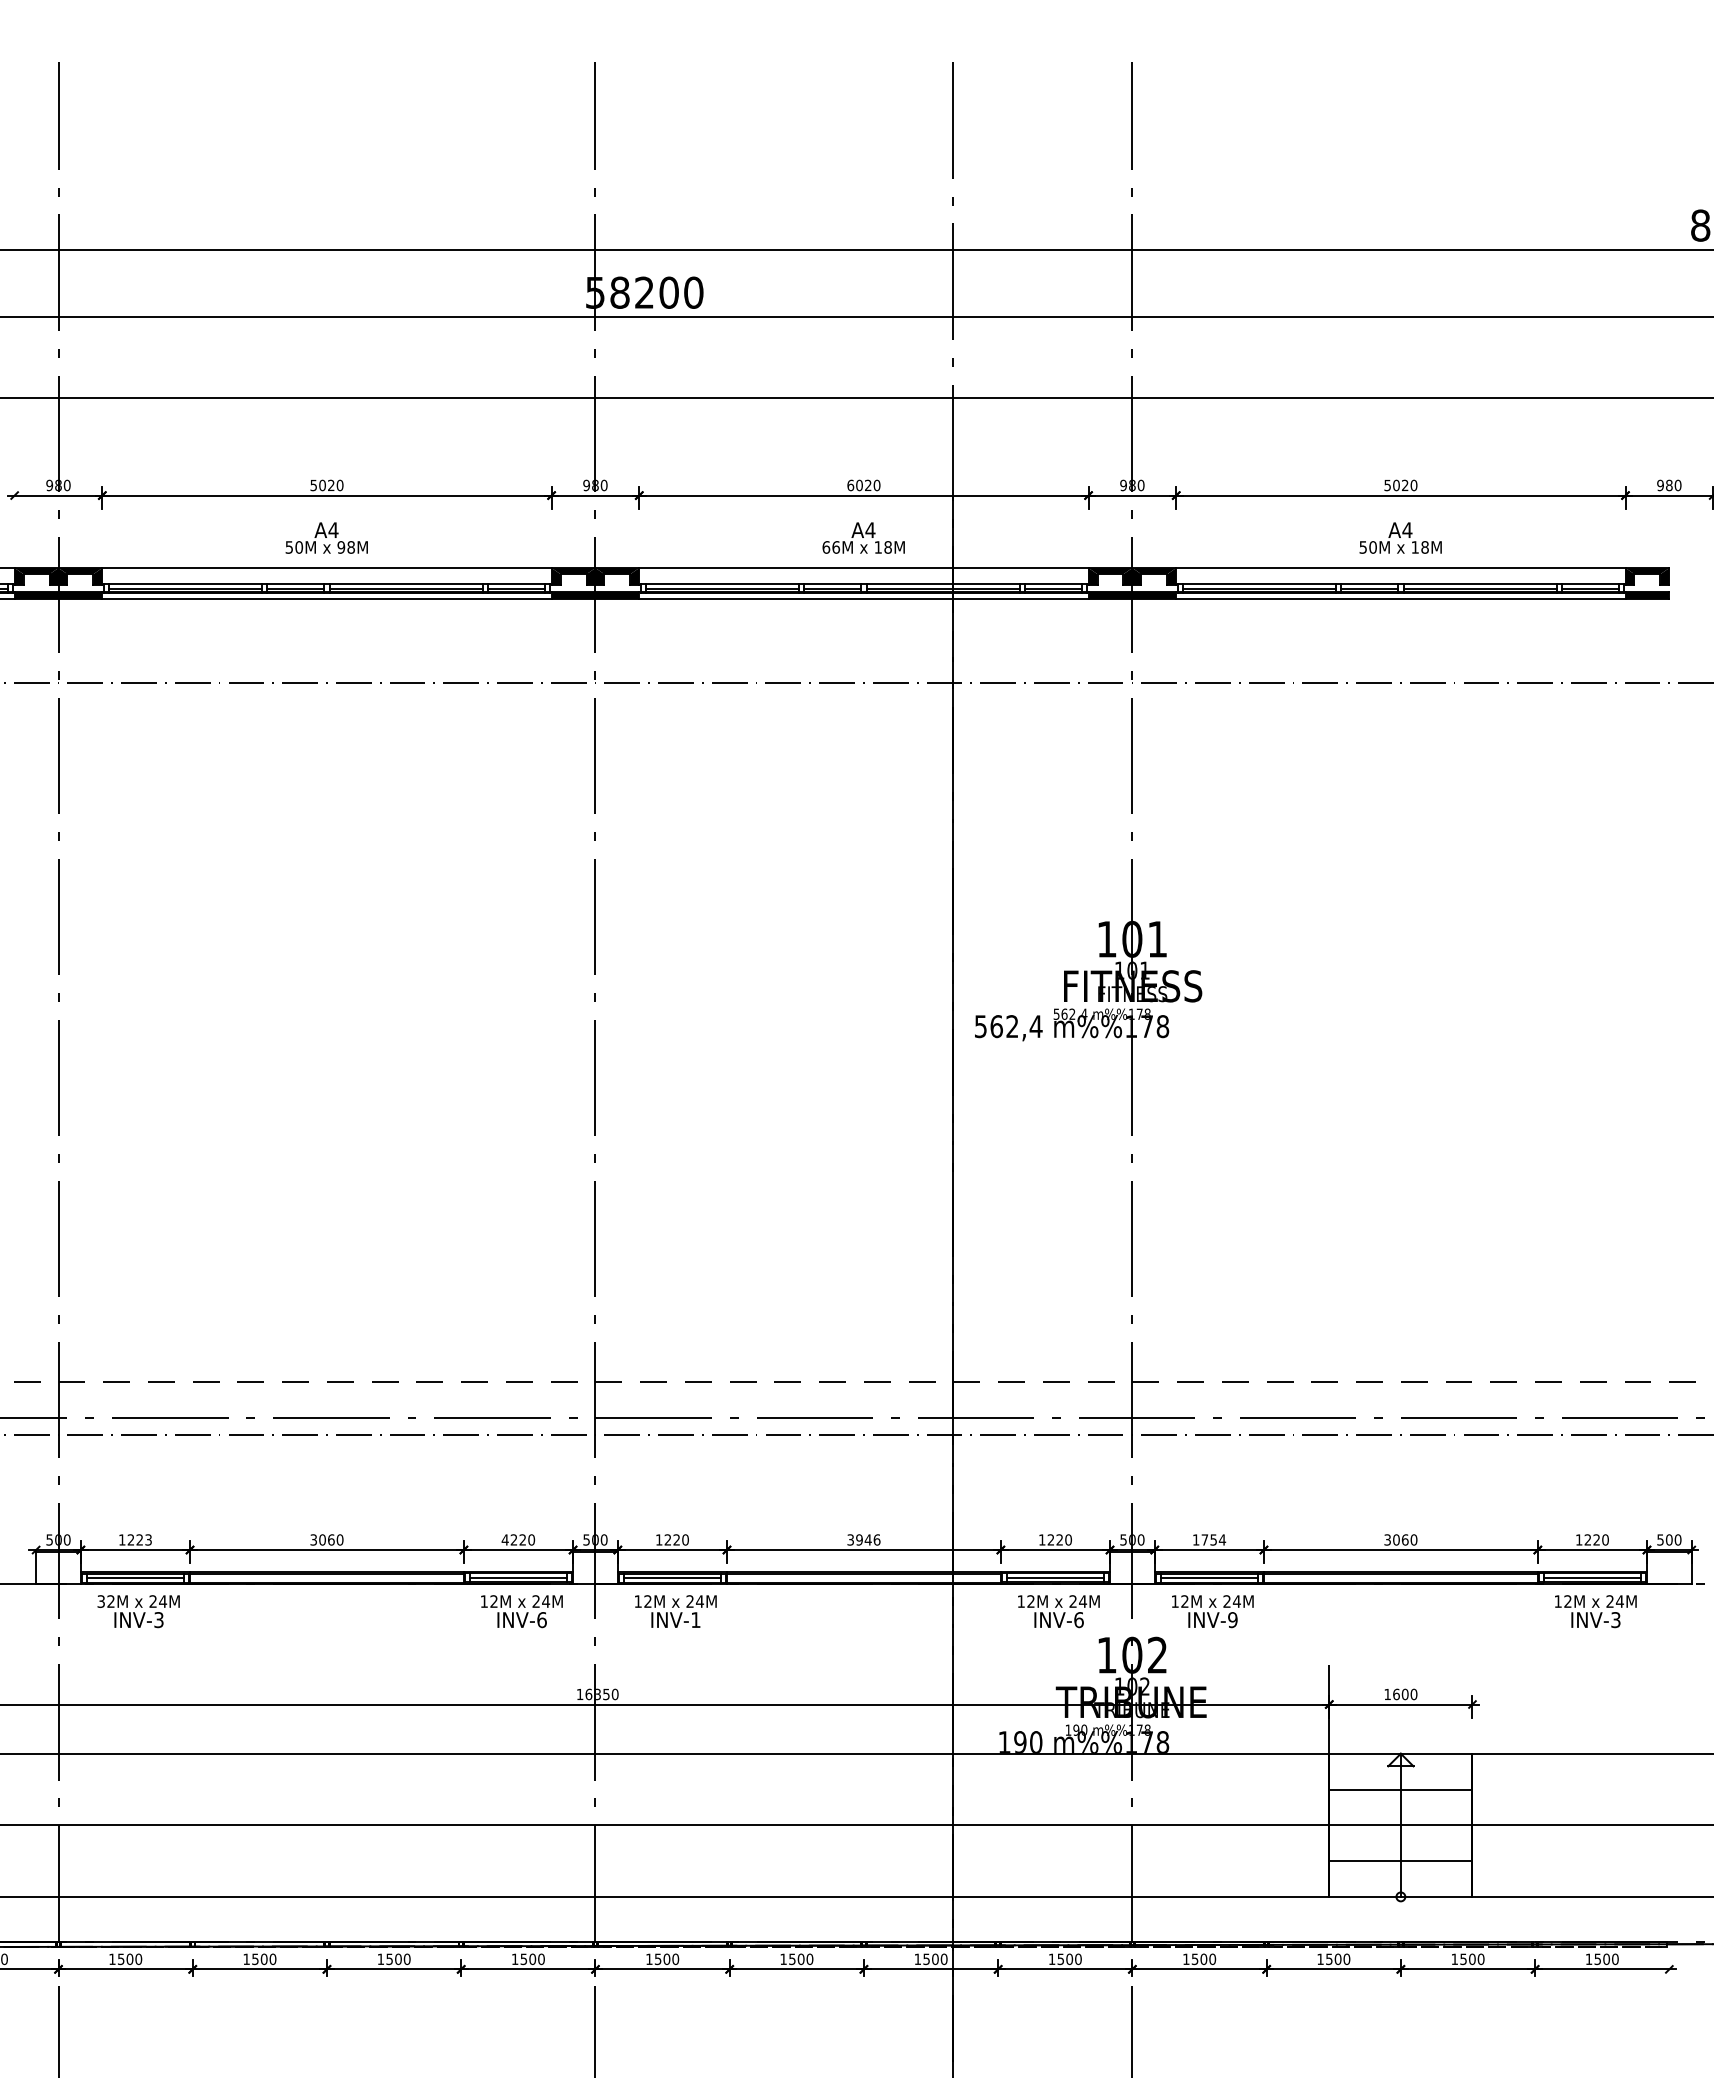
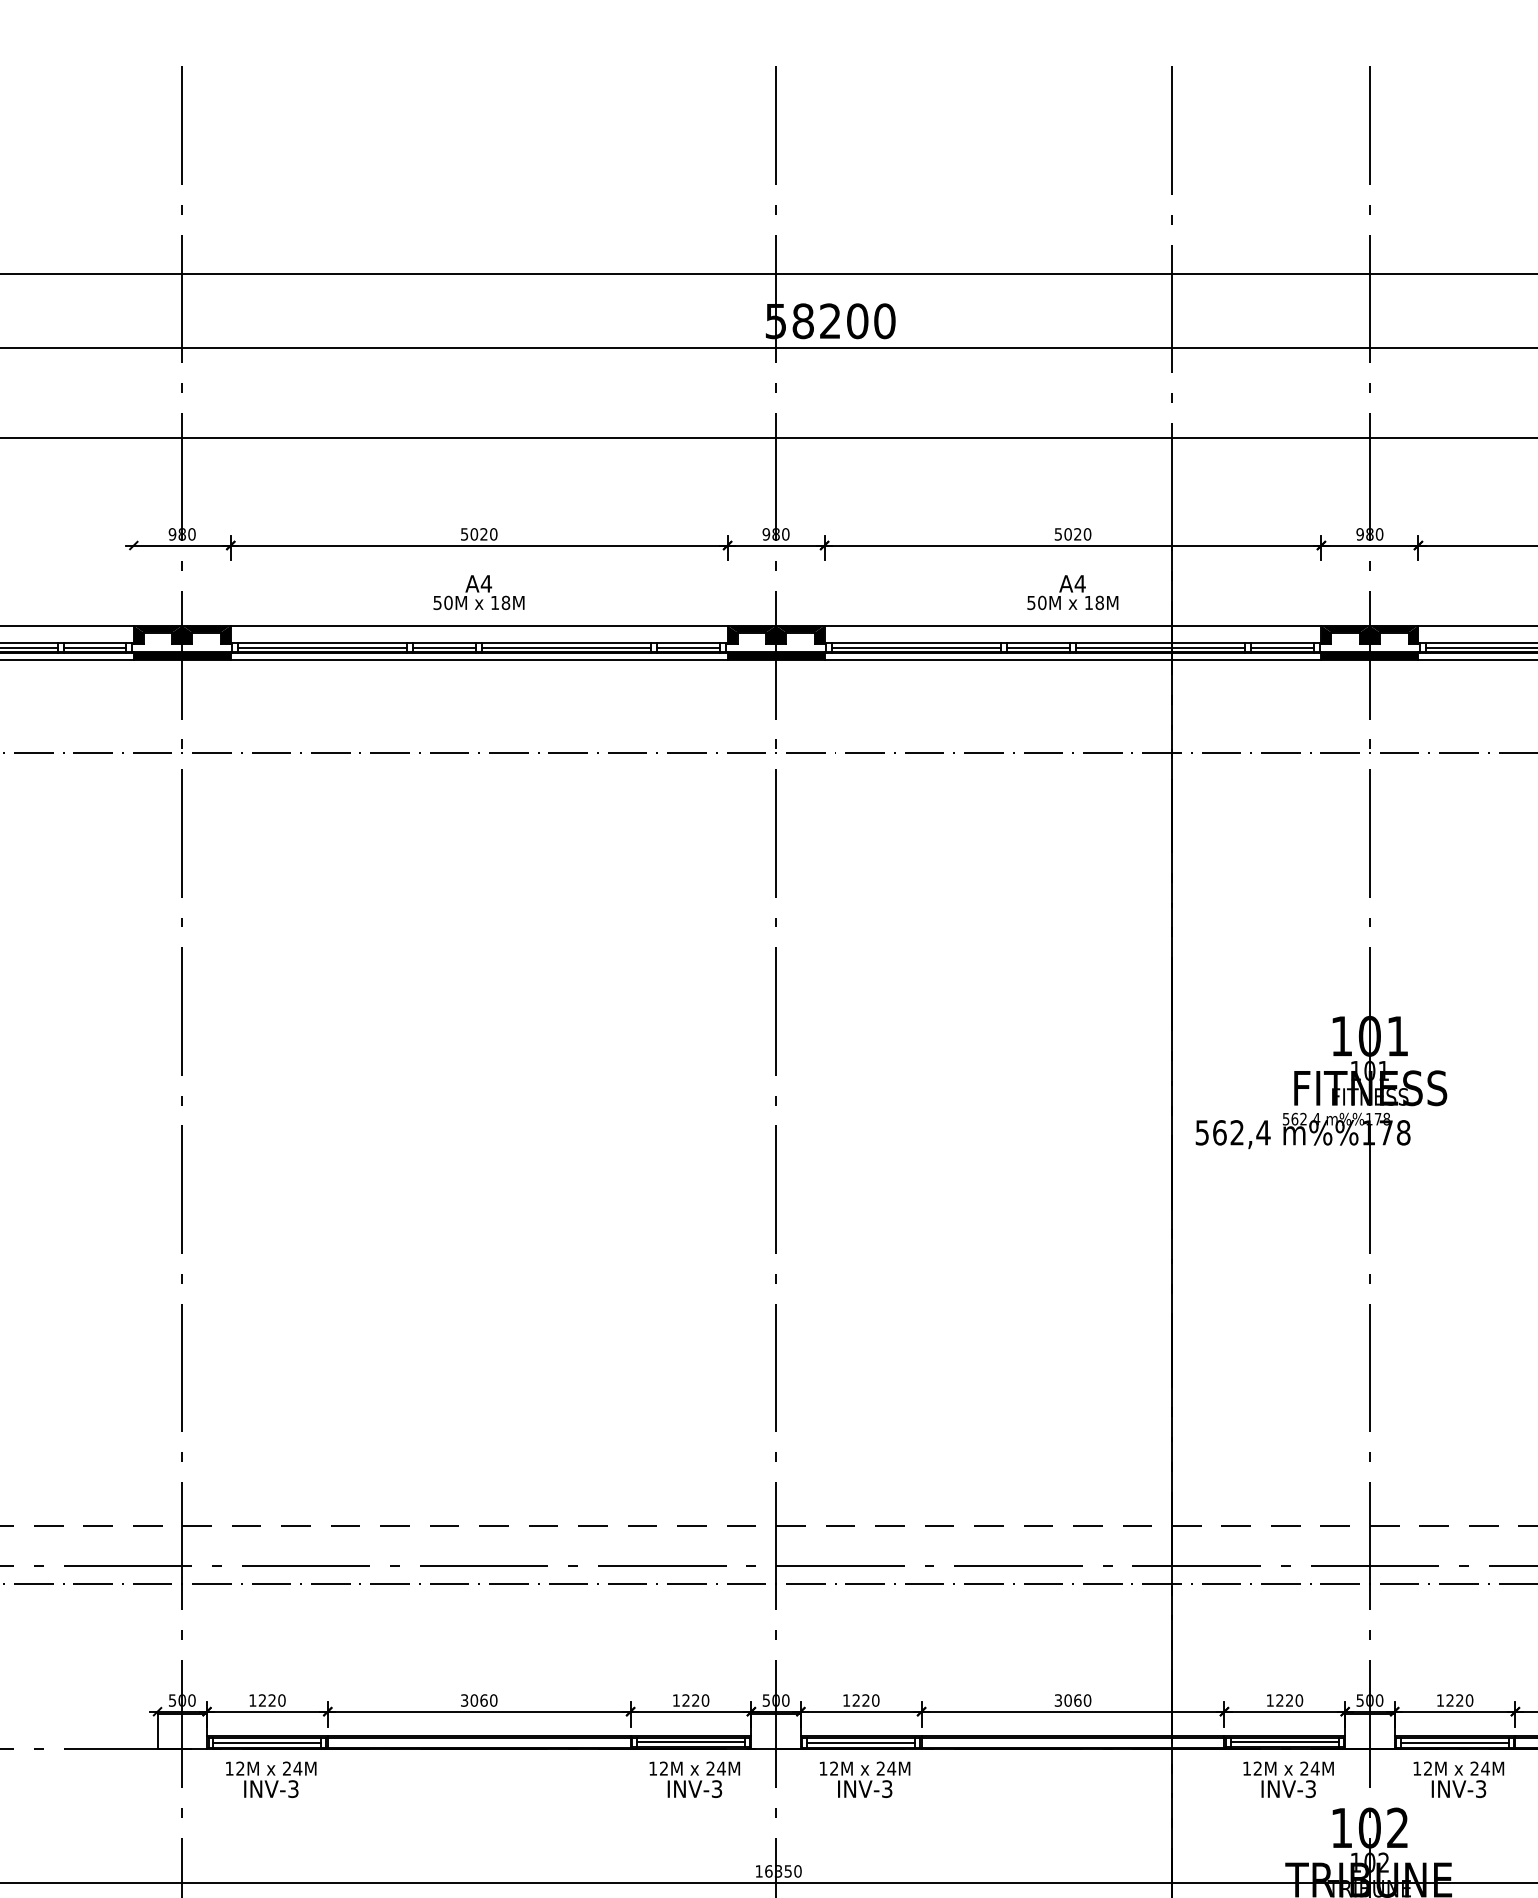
text: (850, 485) -> (1058, 534), 6020 -> 5020
text: (341, 547) -> (495, 602), 98M -> 18M
text: (831, 547) -> (1037, 602), 66M -> 50M
text: (148, 1539) -> (281, 1700), 1223 -> 1220
text: (504, 1539) -> (675, 1700), 4220 -> 1220
text: (868, 1539) -> (1078, 1700), 3946 -> 3060
text: (1213, 1539) -> (1459, 1700), 1754 -> 1220
text: (100, 1601) -> (228, 1768), 32M -> 12M
text: (1232, 1619) -> (1480, 1788), INV-9 -> INV-3
text: (541, 1620) -> (716, 1789), INV-6 -> INV-3
text: (695, 1620) -> (886, 1789), INV-1 -> INV-3
text: (1078, 1620) -> (1310, 1789), INV-6 -> INV-3

